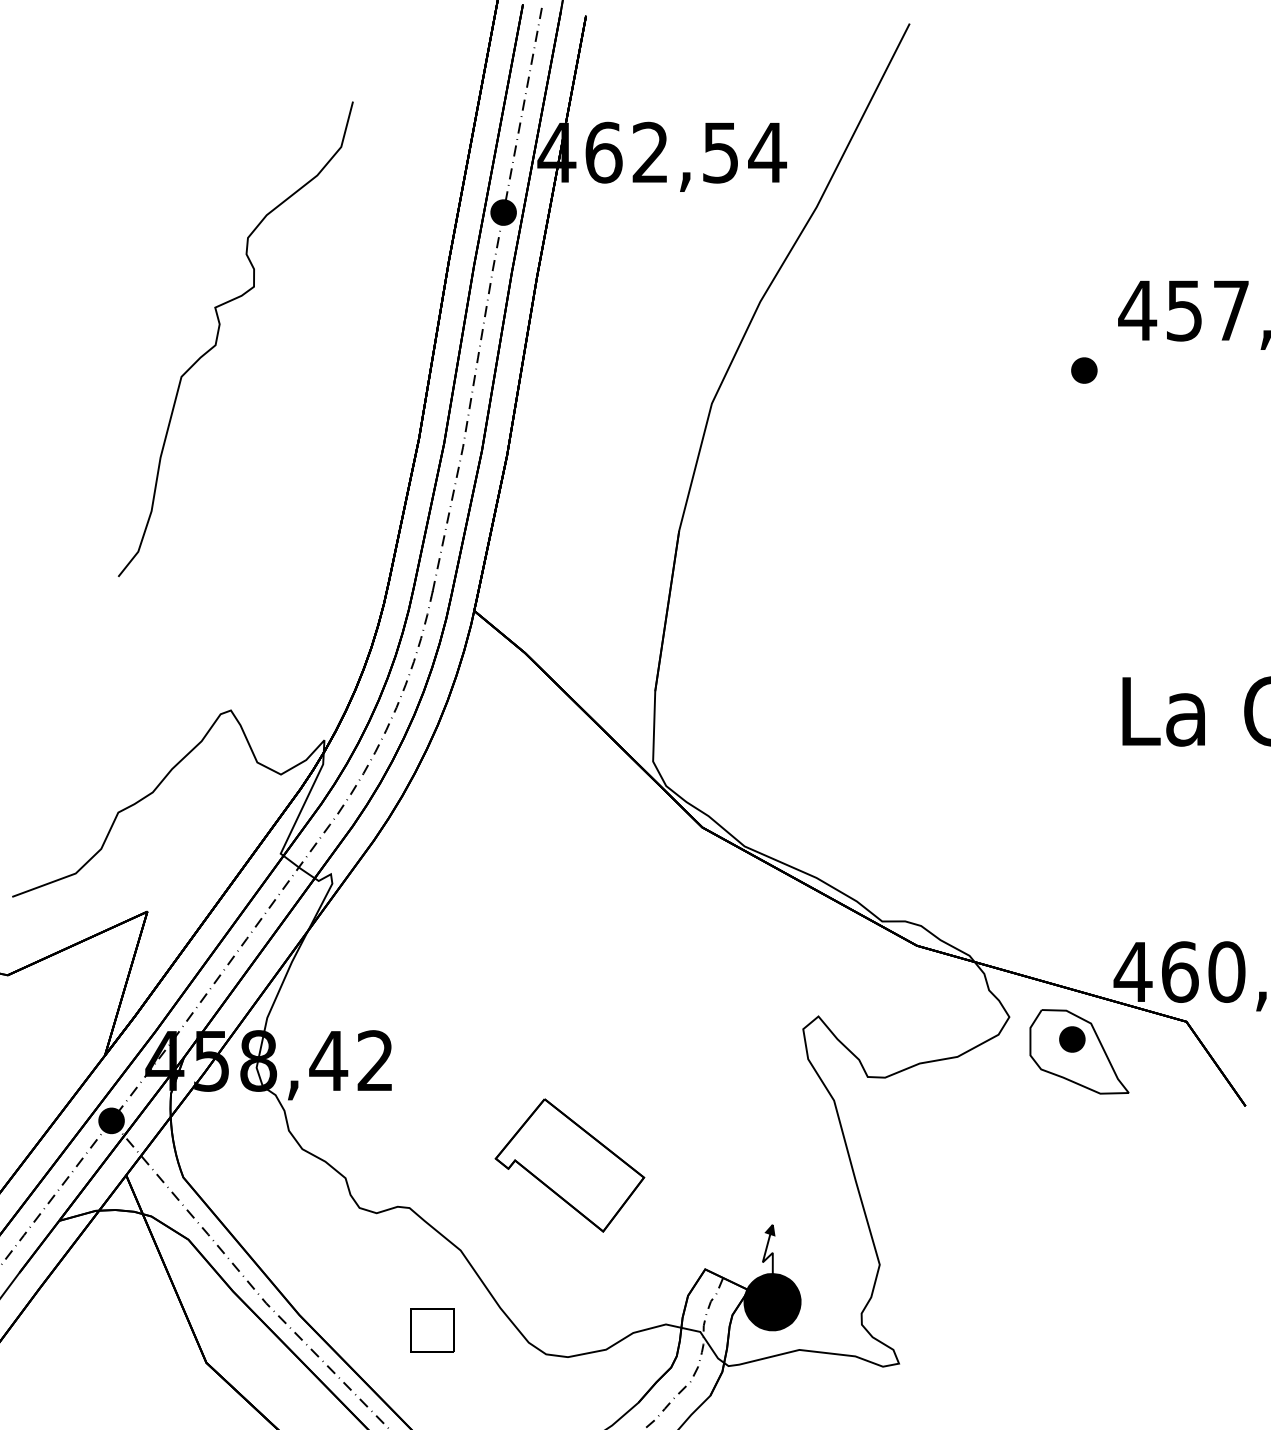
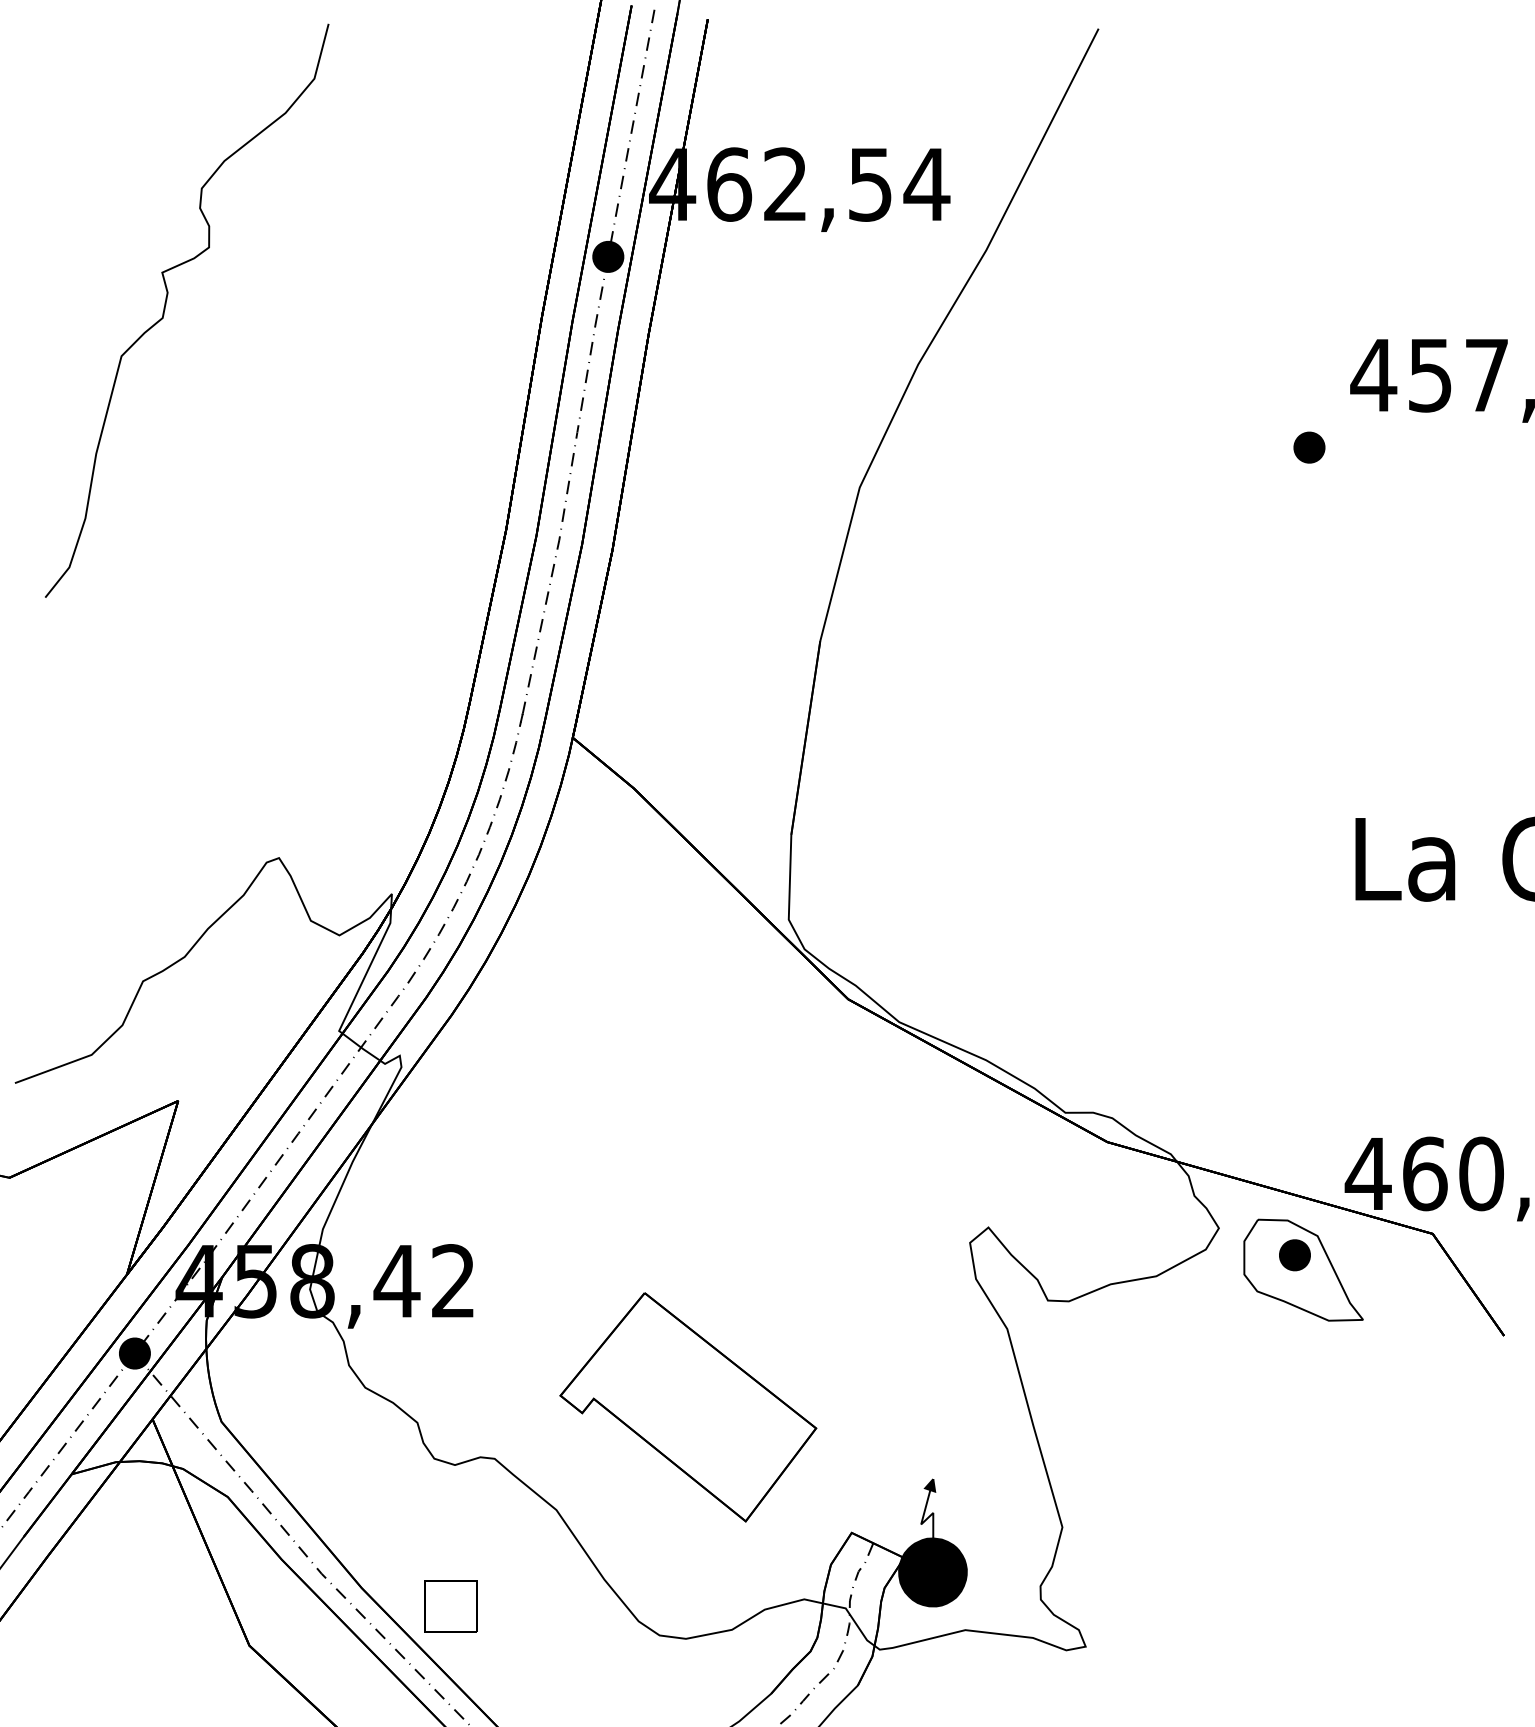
curve: (218, 336) -> (166, 307), moved
part: (569, 1165) -> (687, 1407), size x1.43
part: (432, 1330) -> (451, 1606), moved

